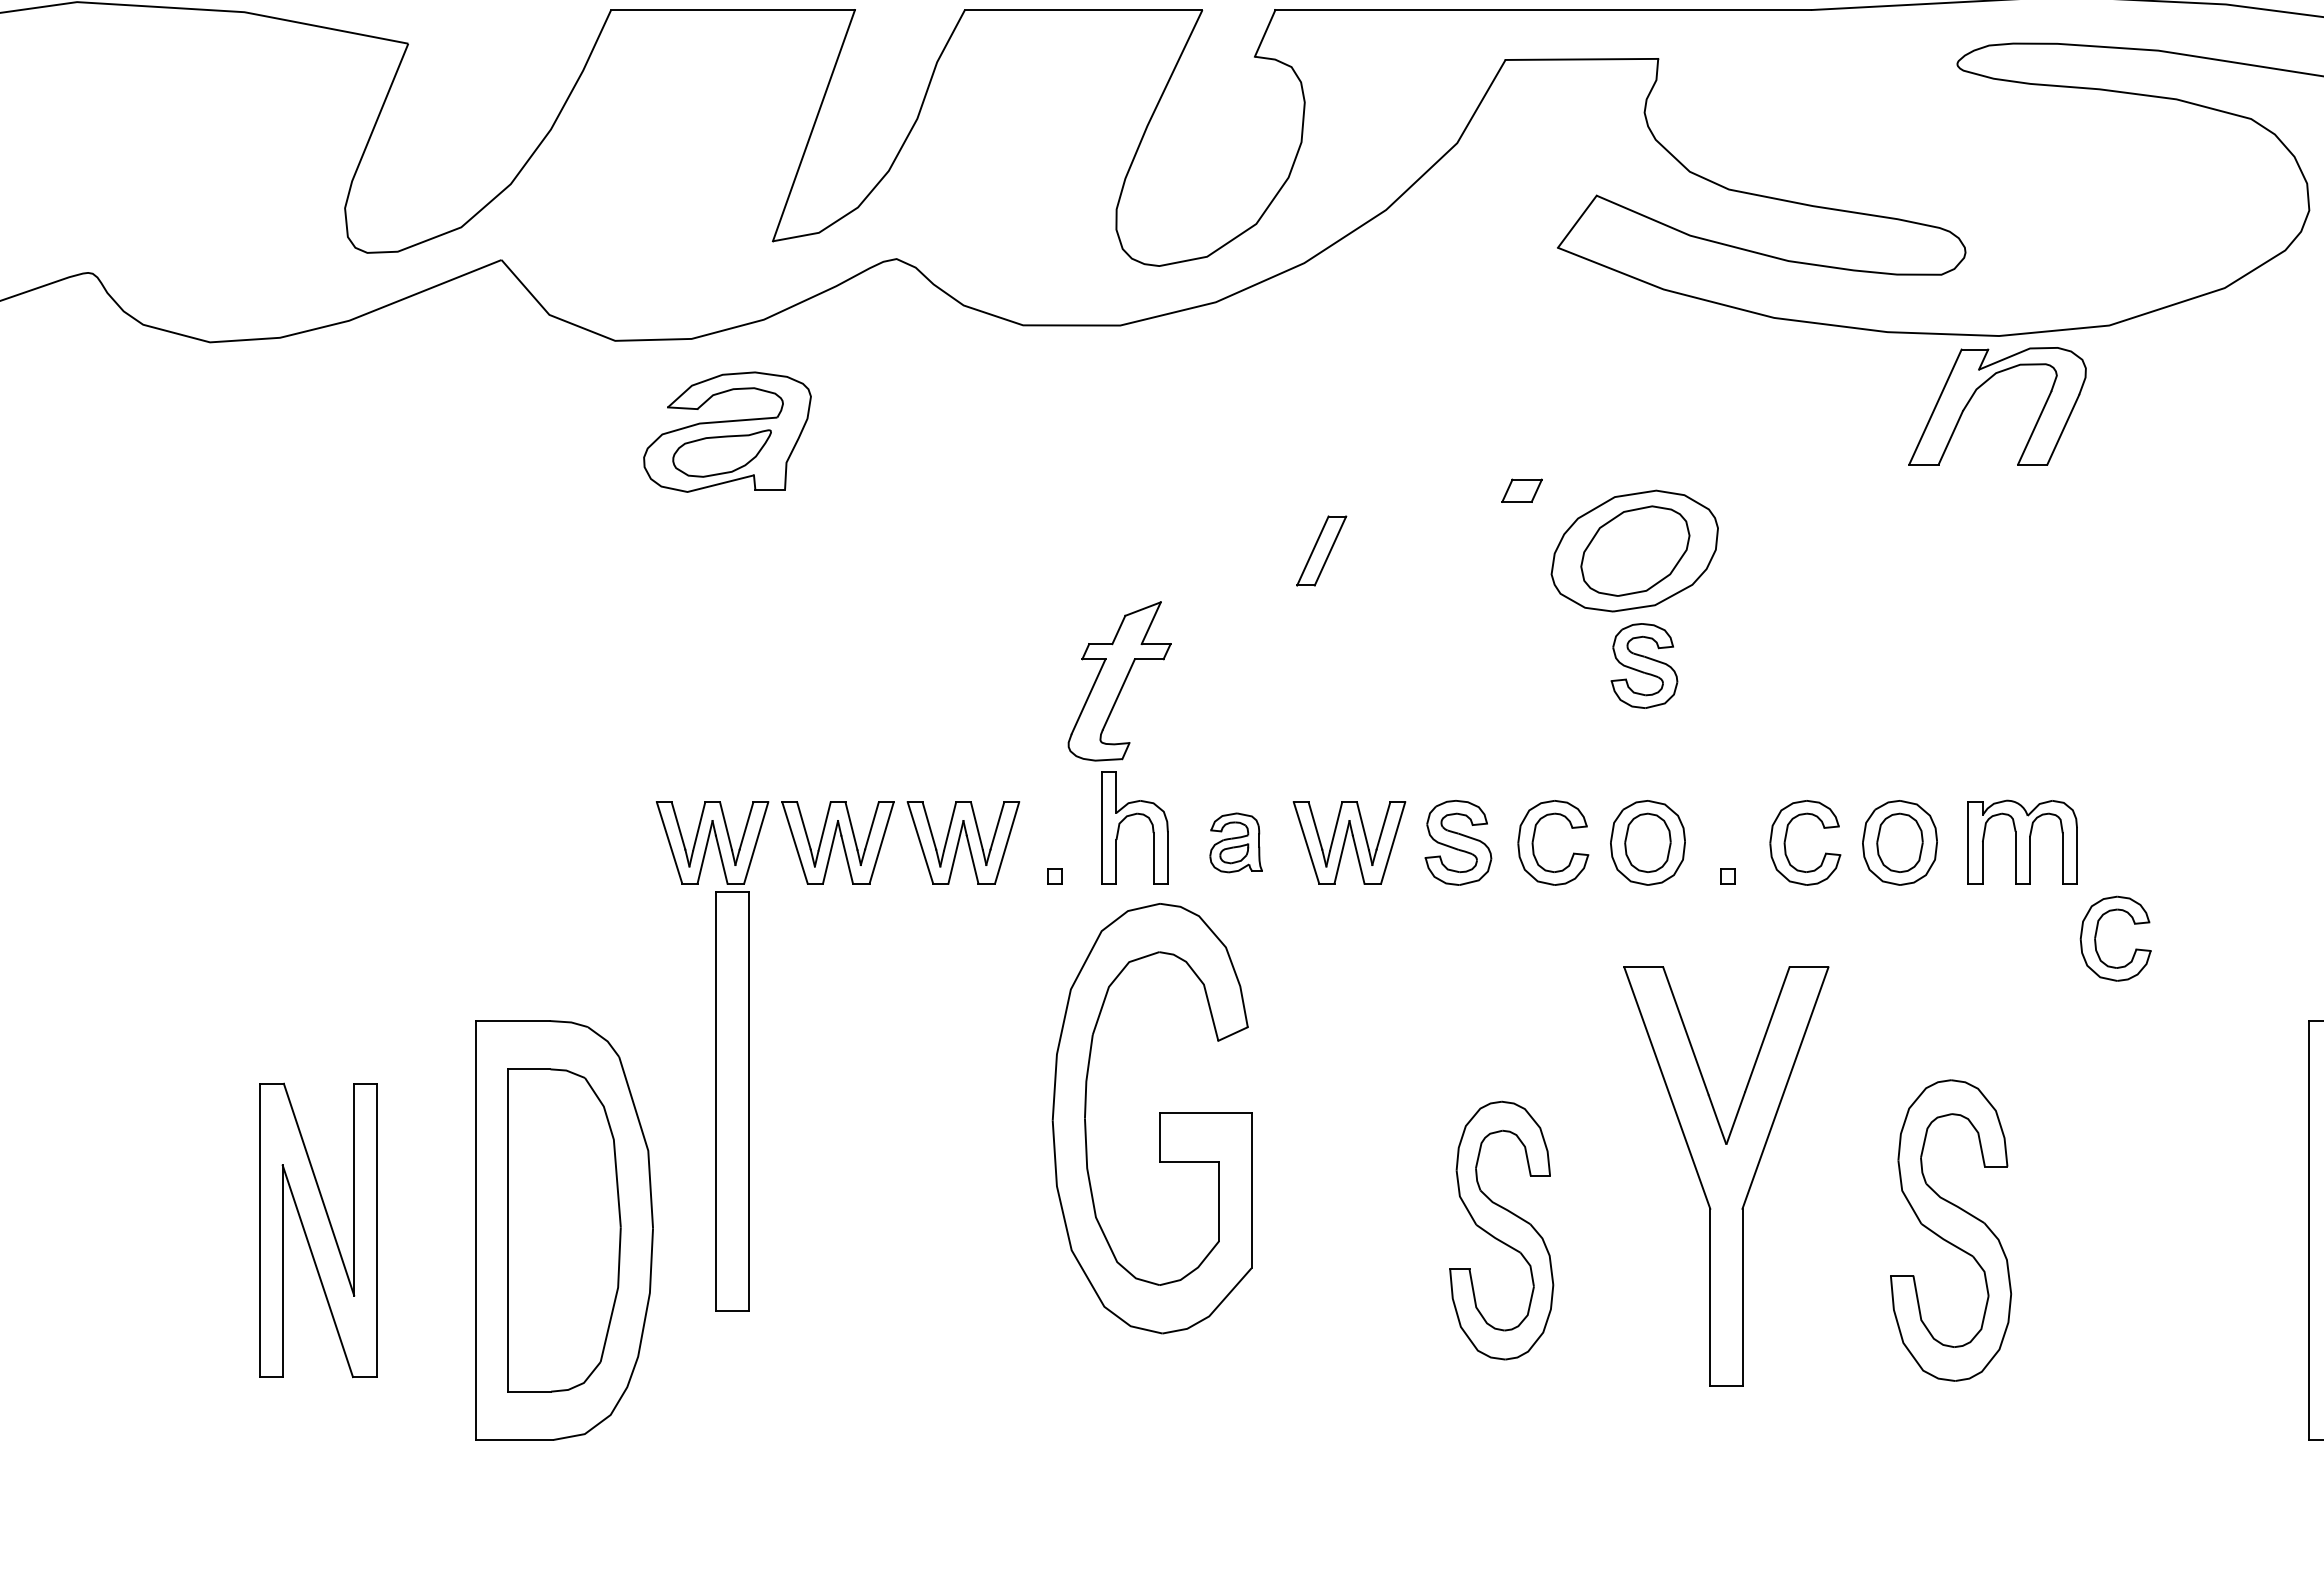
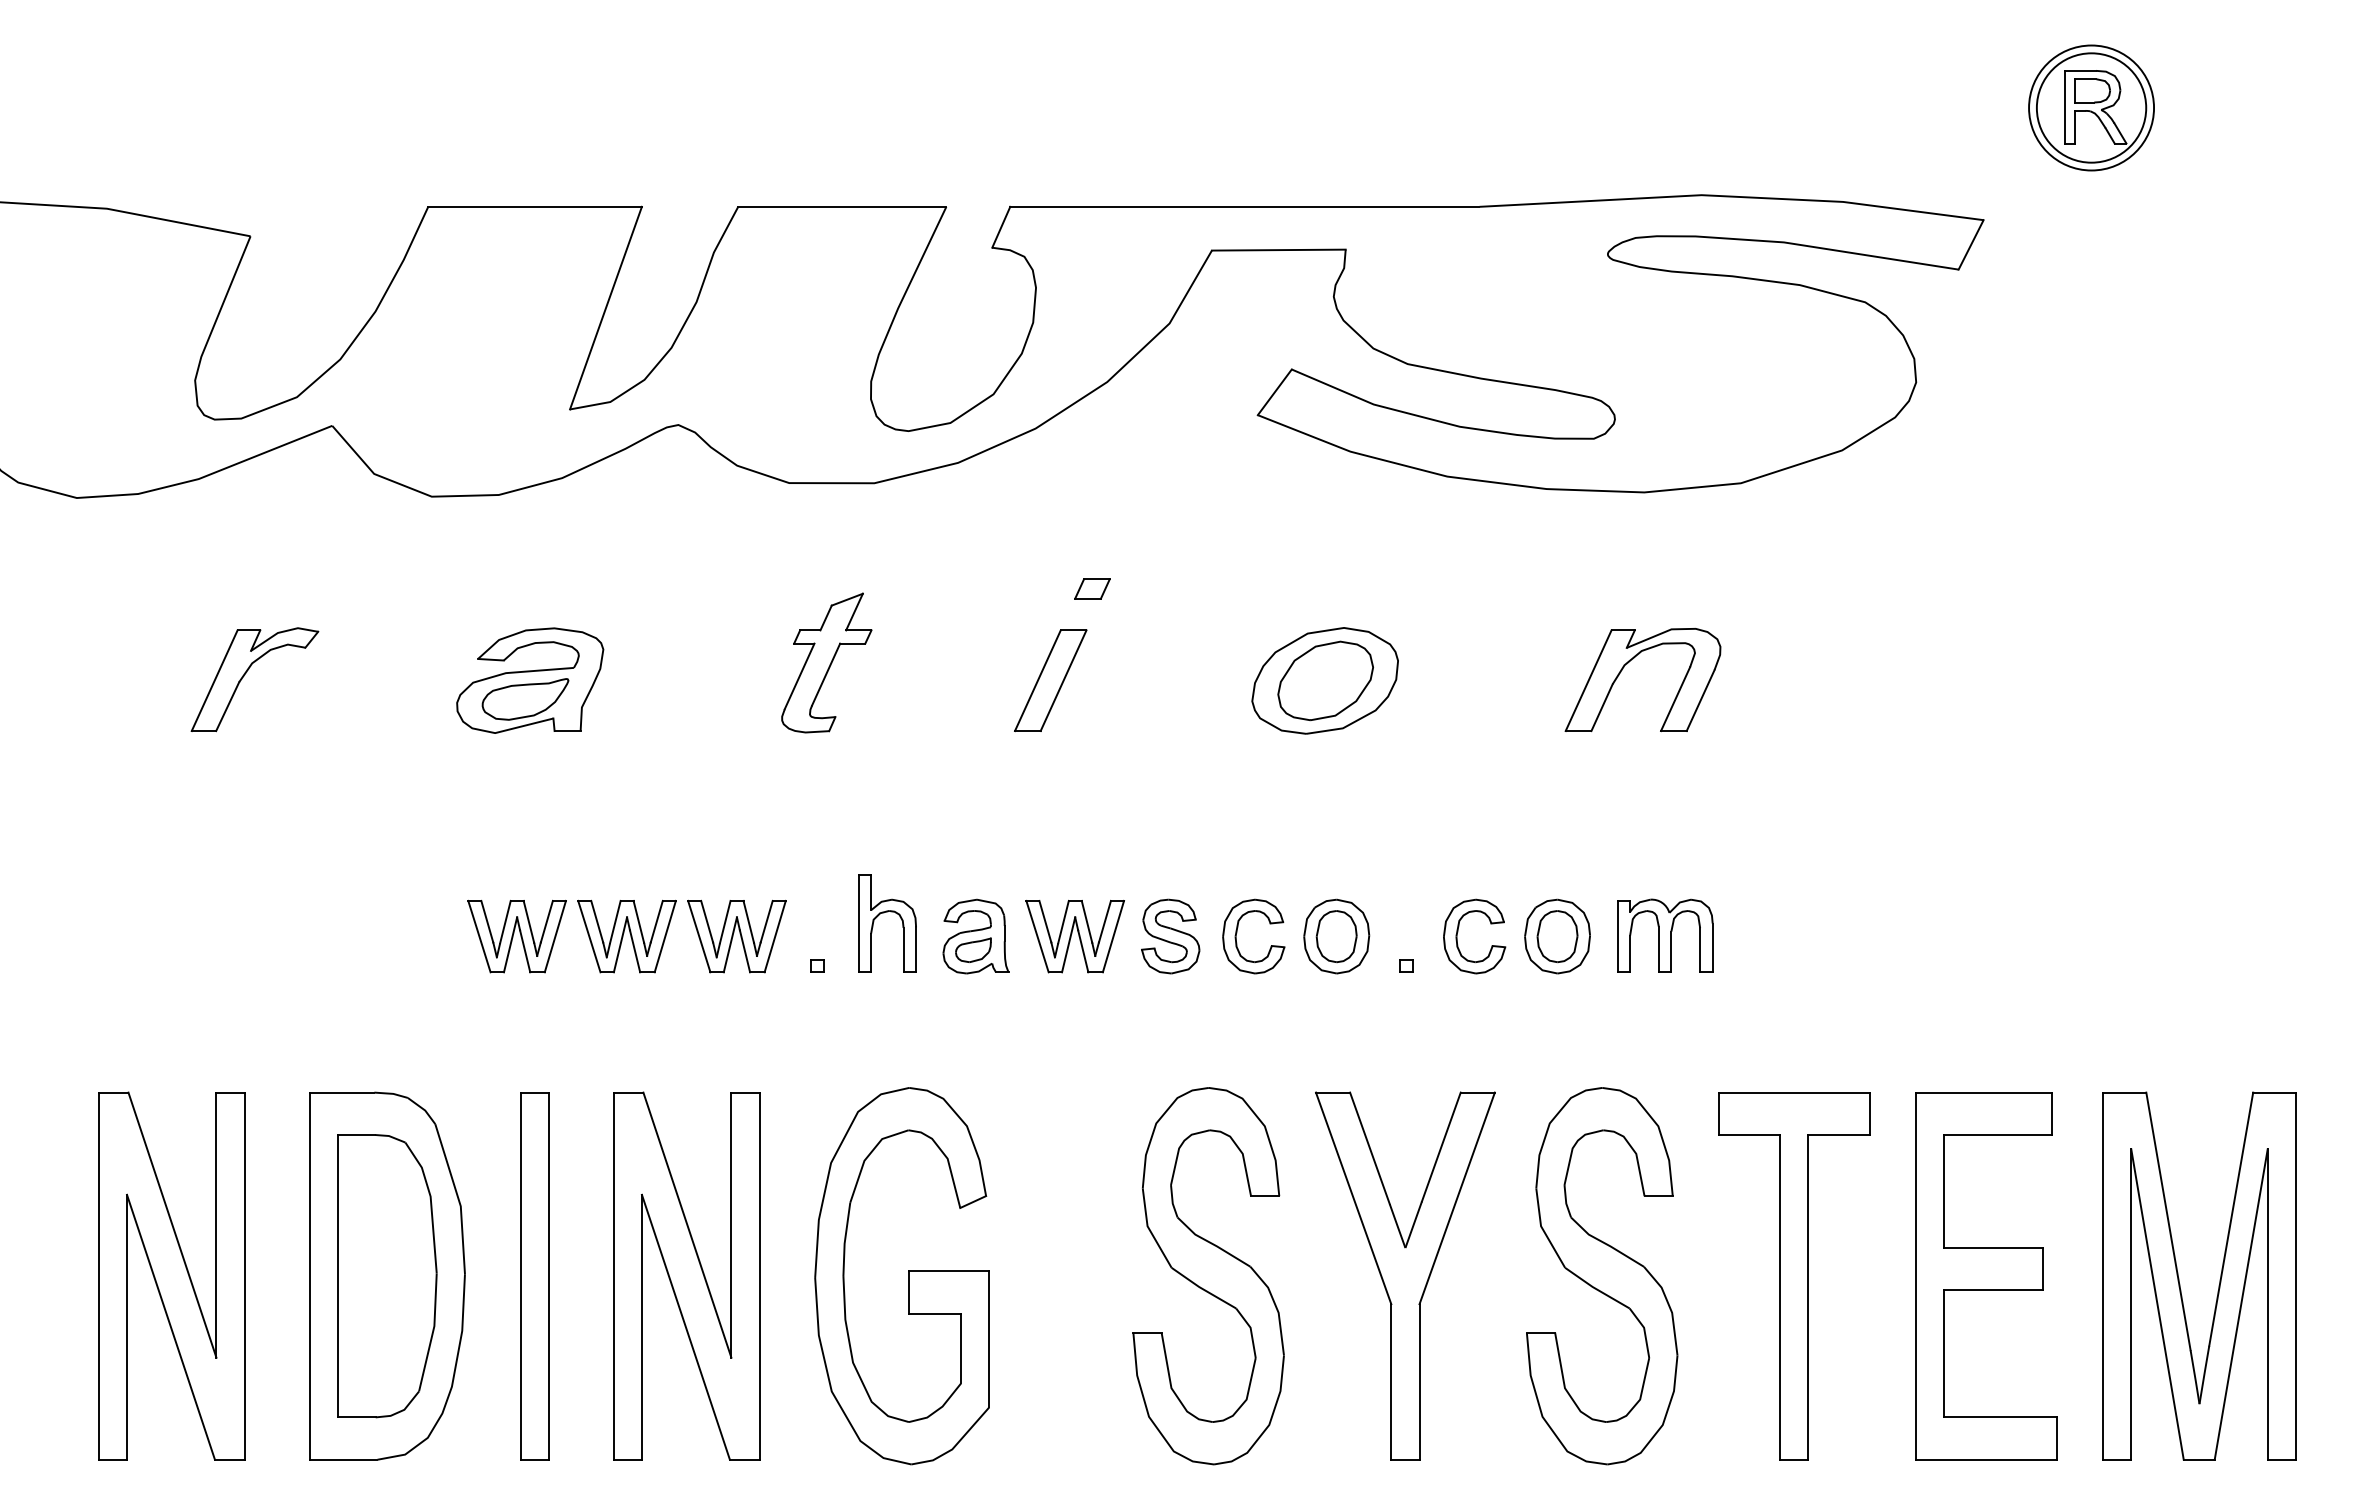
part: (1979, 388) -> (1627, 664), moved
part: (727, 431) -> (530, 680), moved
part: (1522, 490) -> (1092, 588), moved
part: (403, 542) -> (246, 673), added
part: (1321, 550) -> (1050, 680), size x1.67
part: (1644, 665) -> (1333, 781), removed
part: (1119, 680) -> (826, 662), moved
part: (1235, 842) -> (975, 936), size x1.43
part: (2097, 934) -> (1730, 1016), removed
part: (732, 1101) -> (534, 1276), moved
part: (1159, 1119) -> (908, 1276), moved
part: (1726, 1176) -> (1405, 1275), moved
part: (318, 1229) -> (171, 1275), size x1.43
part: (905, 1229) -> (686, 1275), added
part: (1501, 1230) -> (1208, 1276), size x1.67
part: (1951, 1230) -> (1602, 1276), size x1.43
part: (2170, 1230) -> (1794, 1276), added

